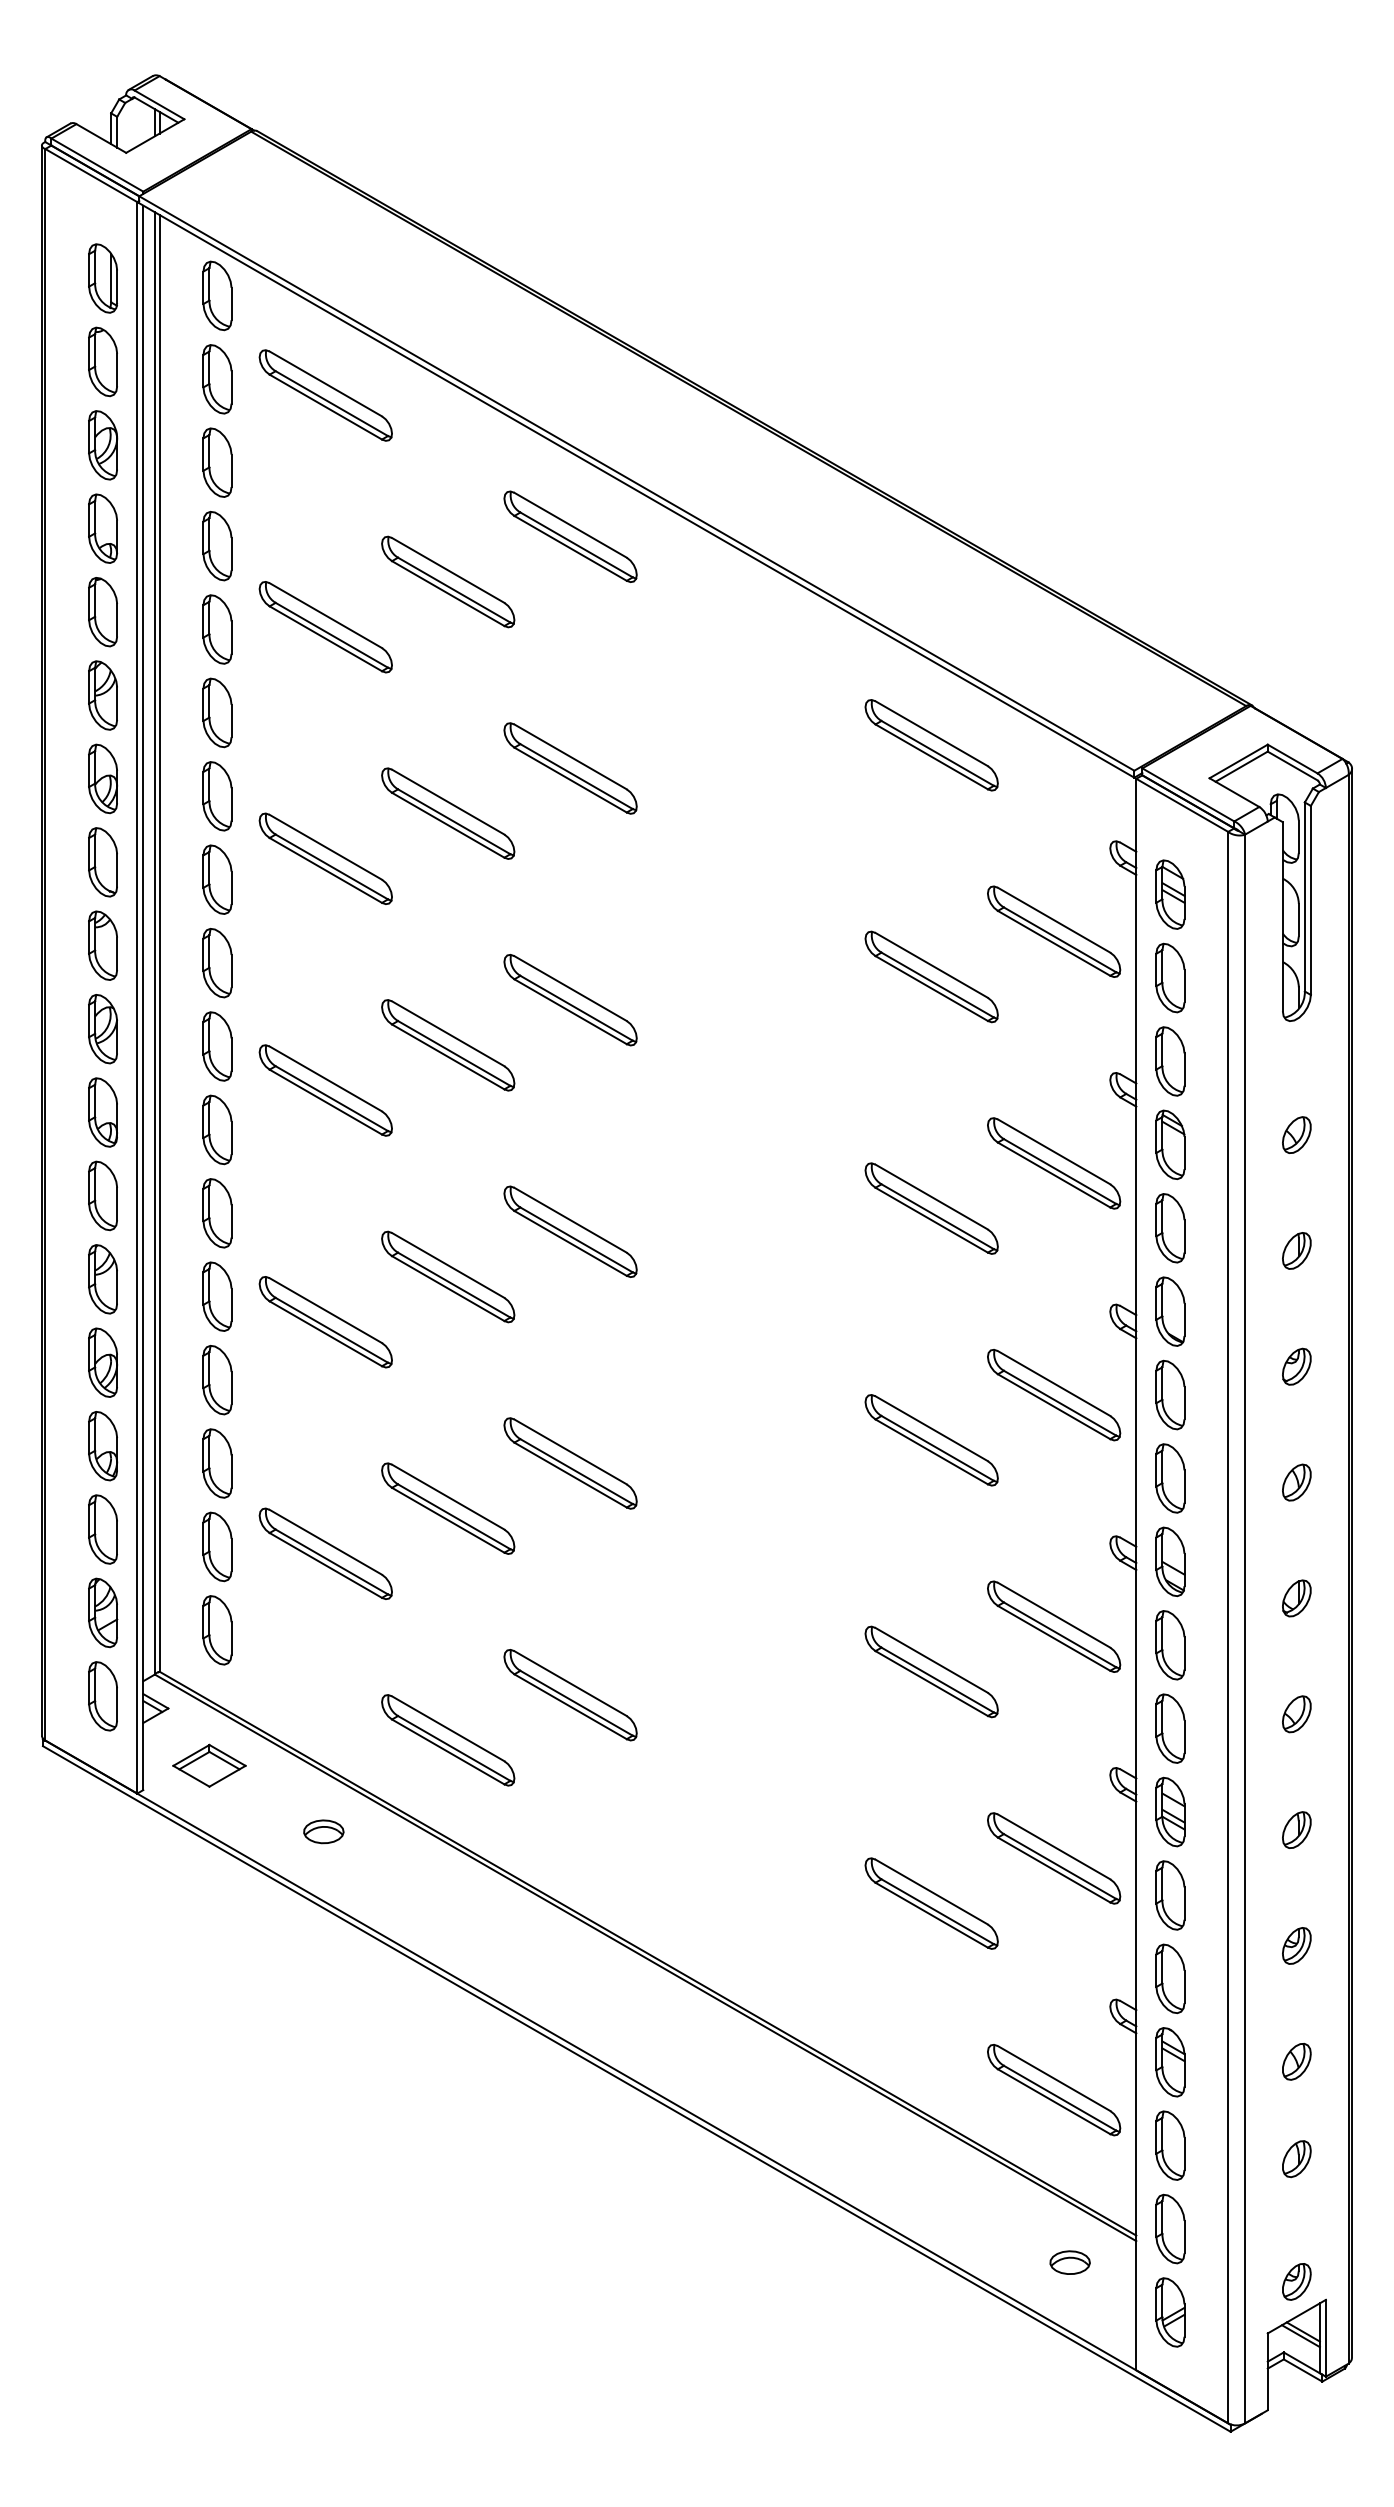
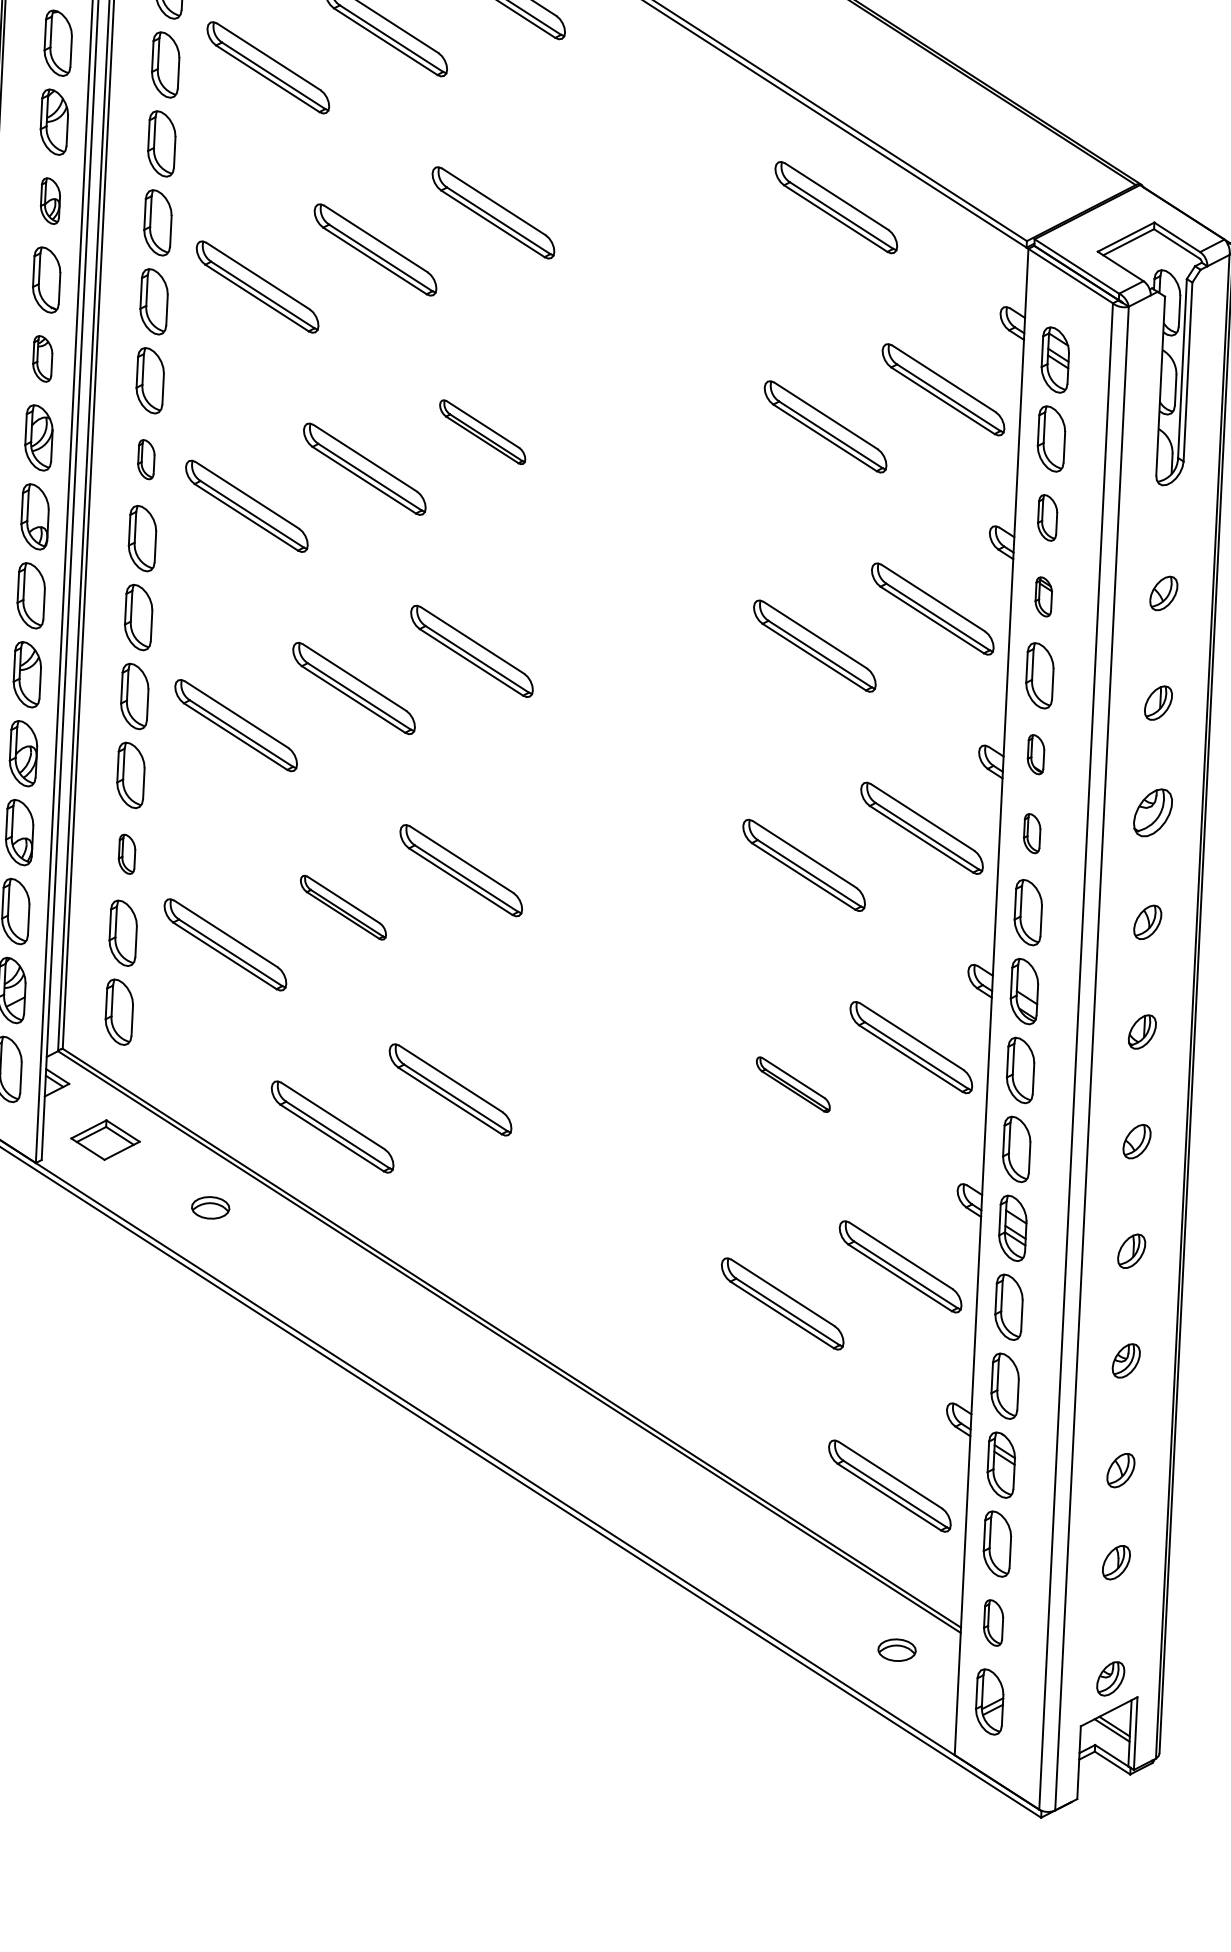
part: (102, 778) -> (49, 200), size x0.7
part: (102, 945) -> (42, 358), size x0.7
part: (570, 1000) -> (482, 432), size x0.7
part: (217, 1046) -> (146, 459), size x0.6
part: (1170, 1061) -> (1047, 517), size x0.7
part: (1170, 1144) -> (1043, 596), size x0.6
part: (1170, 1311) -> (1036, 754), size x0.6
part: (1296, 1366) -> (1152, 812), size x1.4
part: (1170, 1394) -> (1032, 833), size x0.6
part: (217, 1463) -> (127, 854), size x0.6
part: (448, 1508) -> (343, 907), size x0.7
part: (931, 1671) -> (793, 1084), size x0.6
part: (1170, 2228) -> (993, 1622), size x0.7

